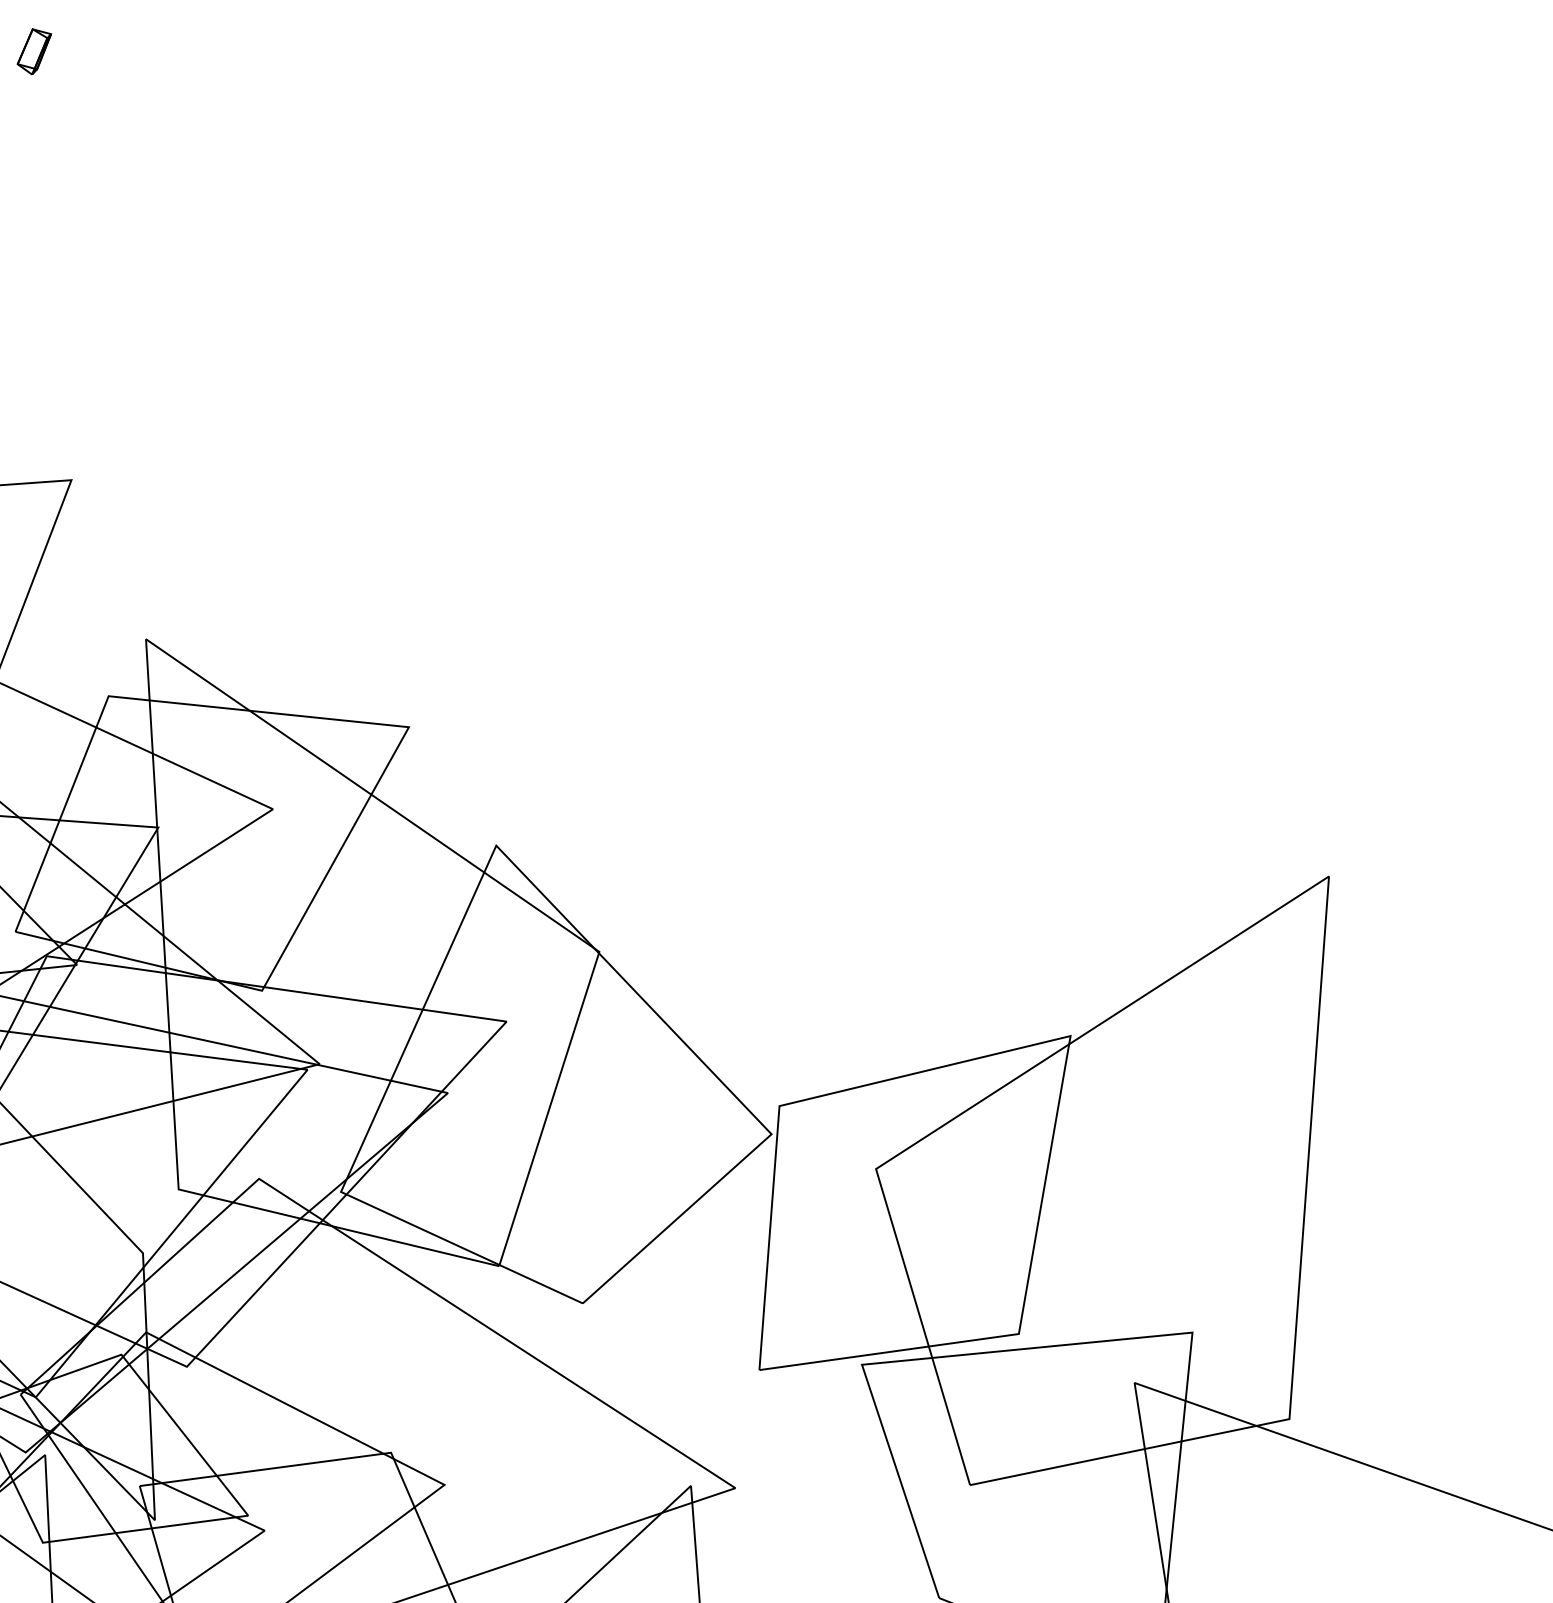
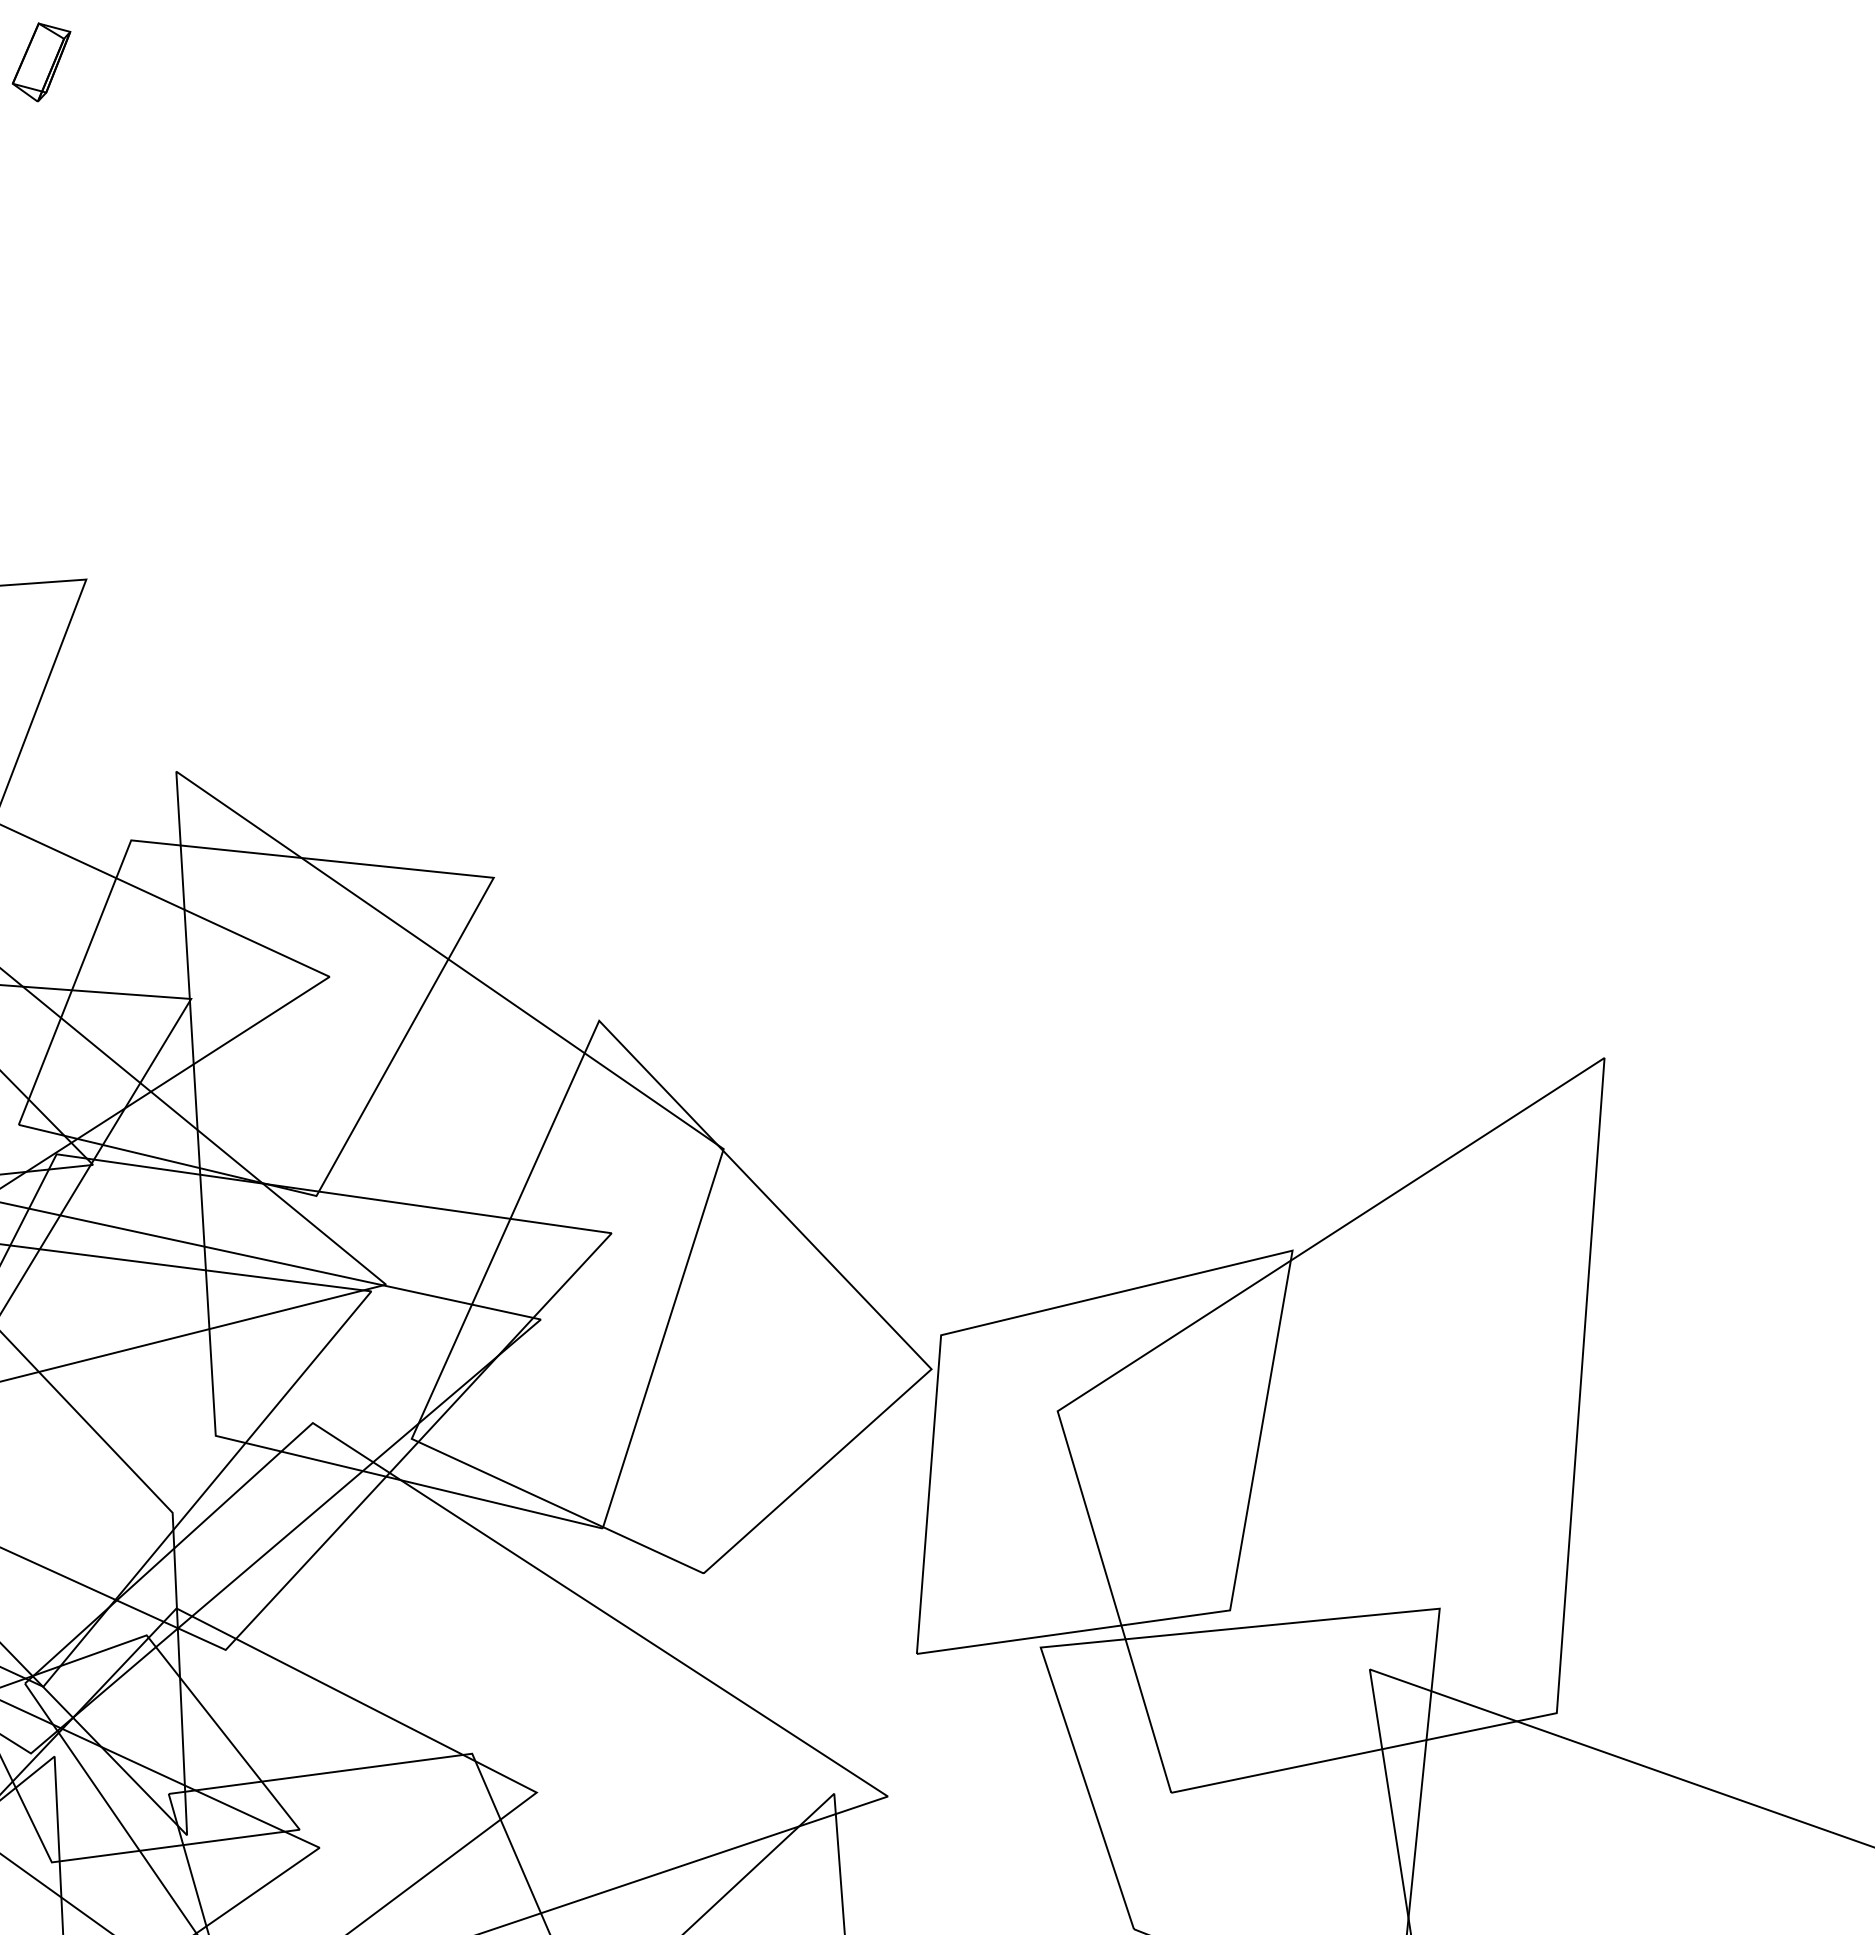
part: (34, 51) -> (41, 62), size x1.43

